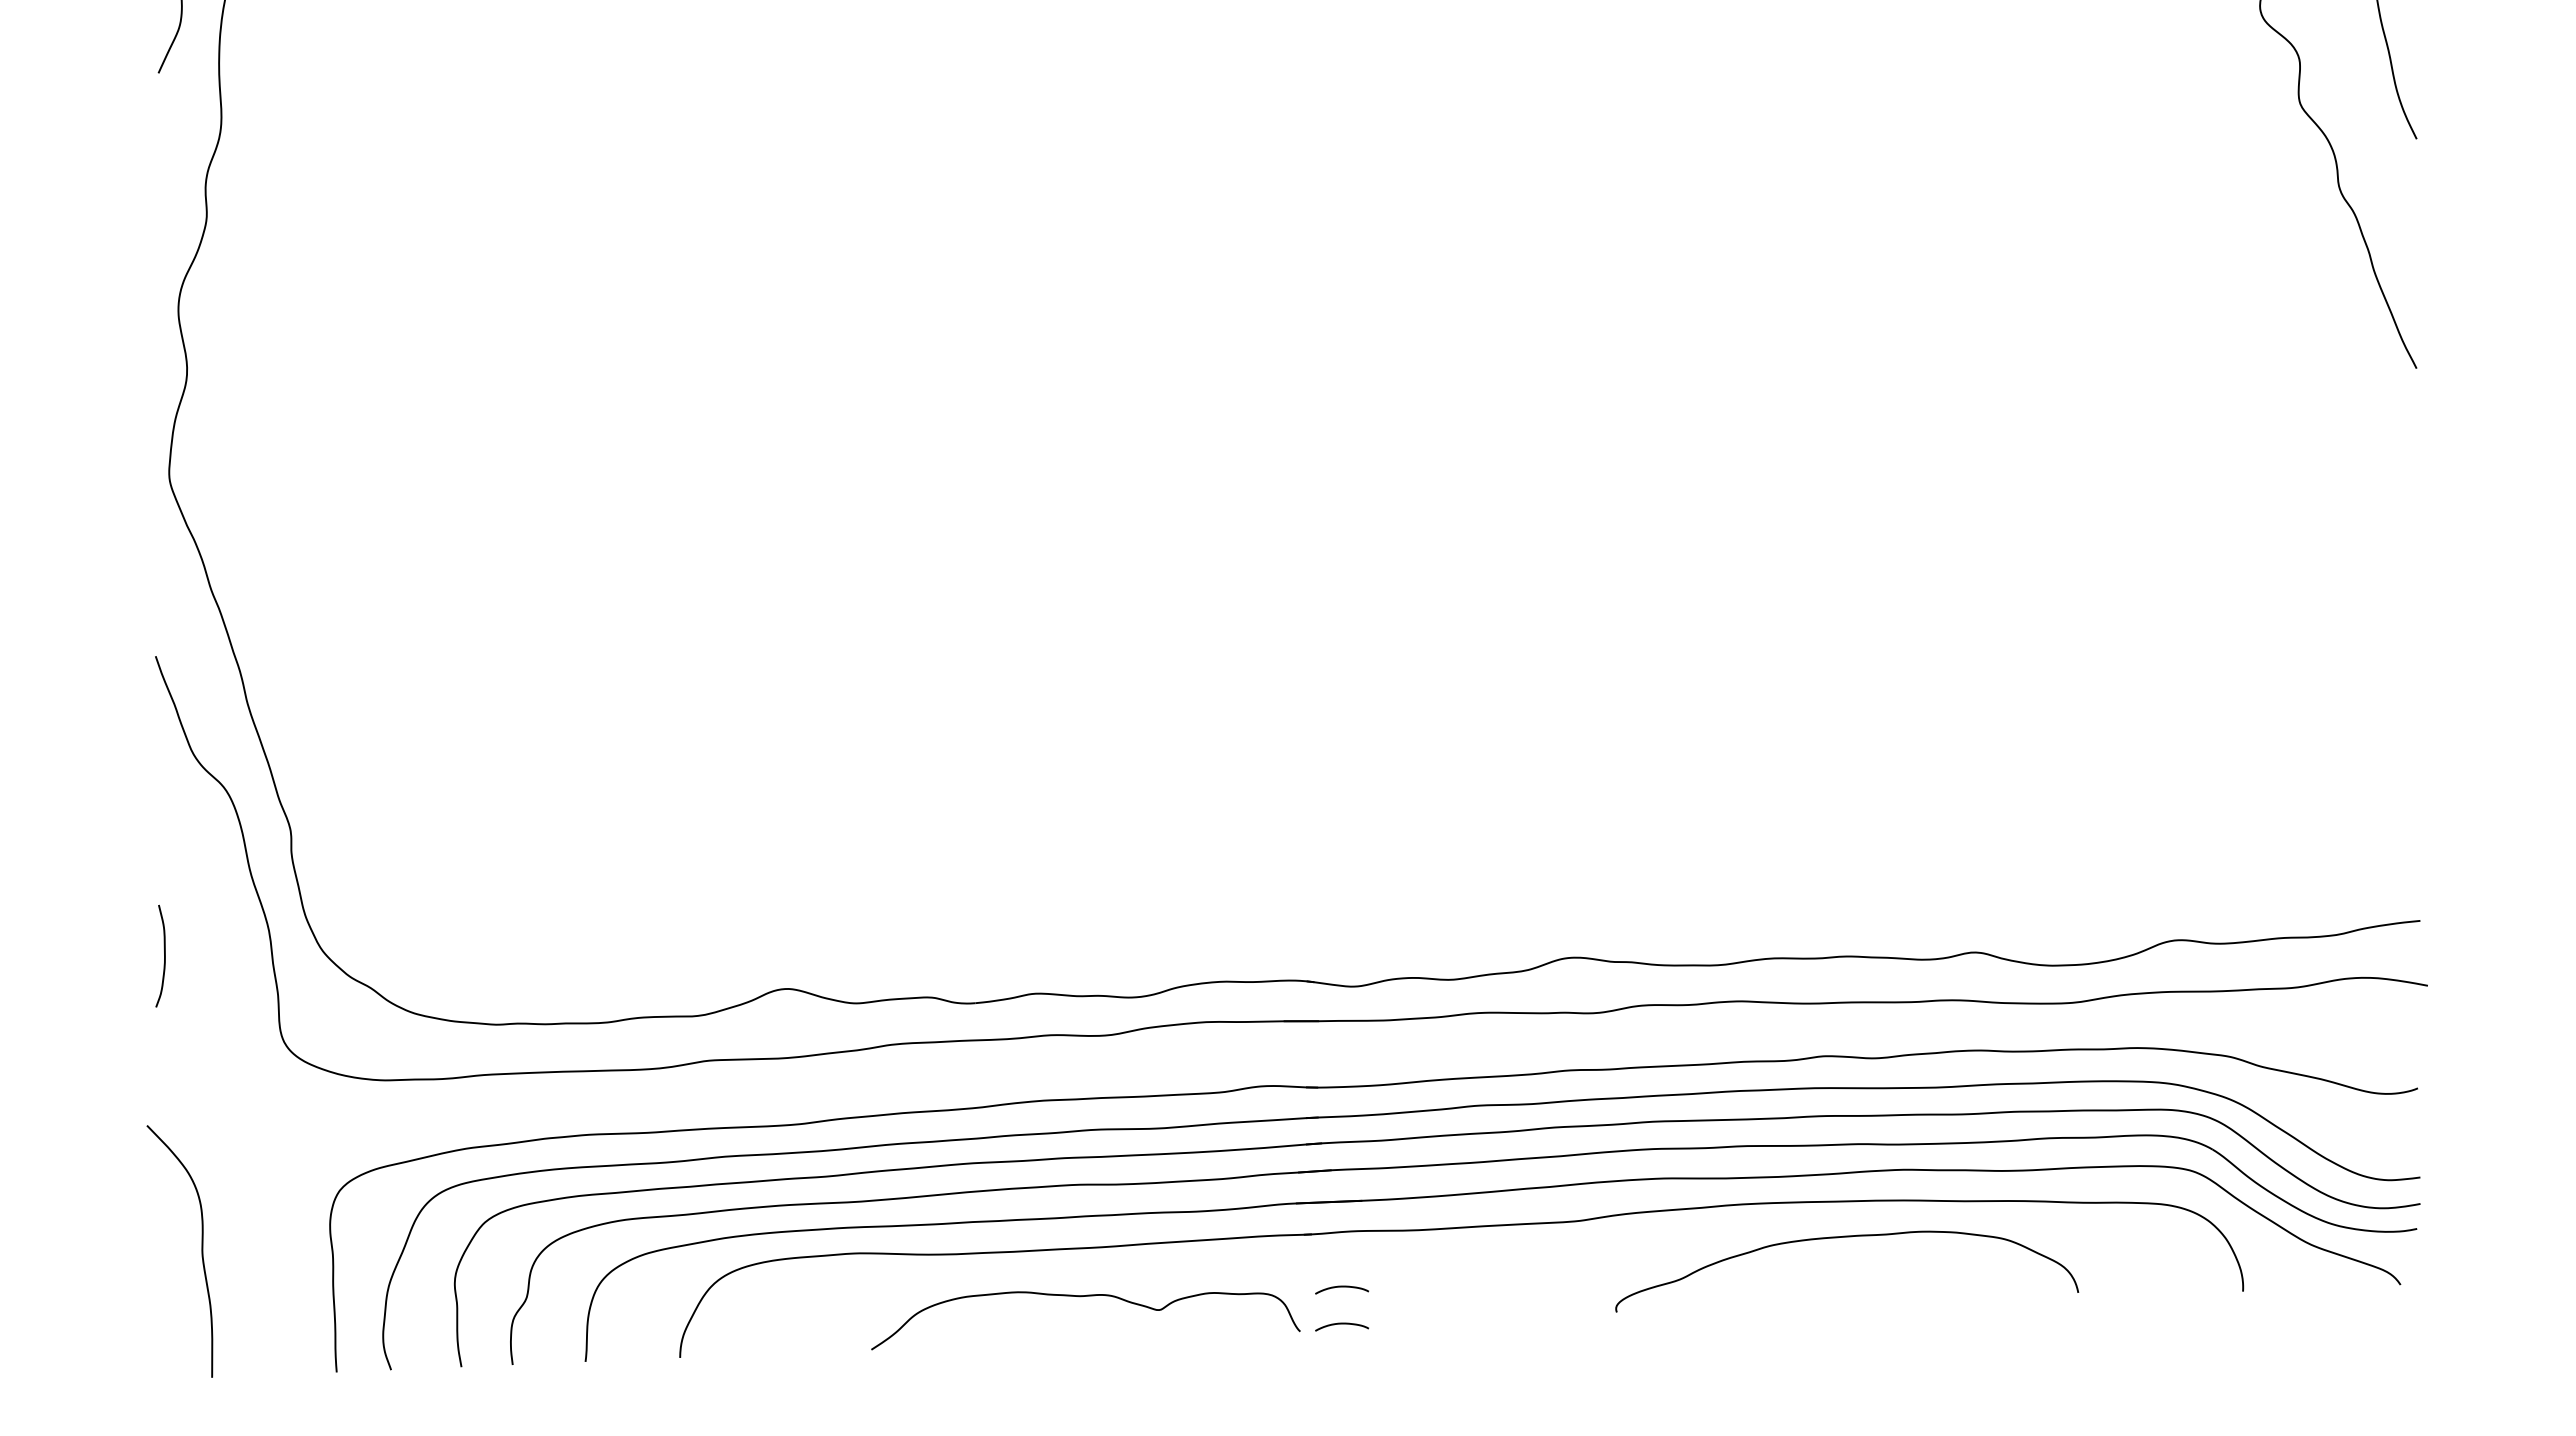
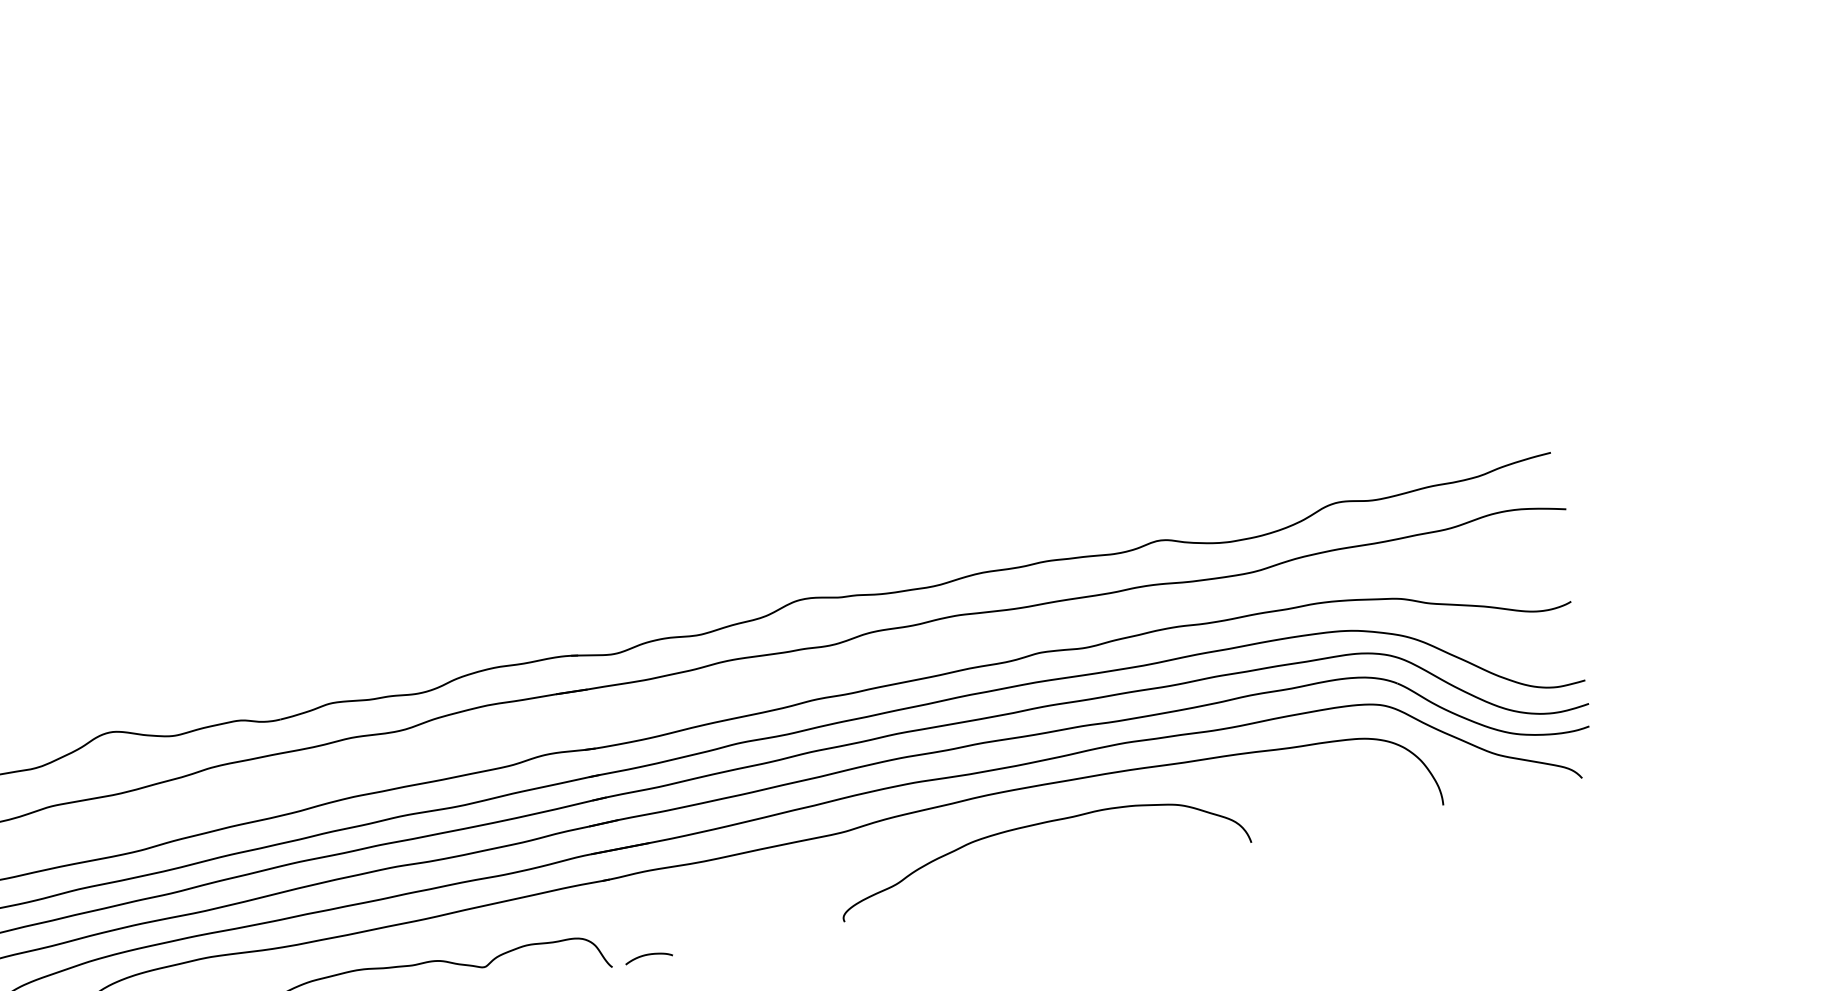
curve: (1847, 1237) -> (1039, 824), moved
curve: (1341, 1287) -> (643, 922), removed

